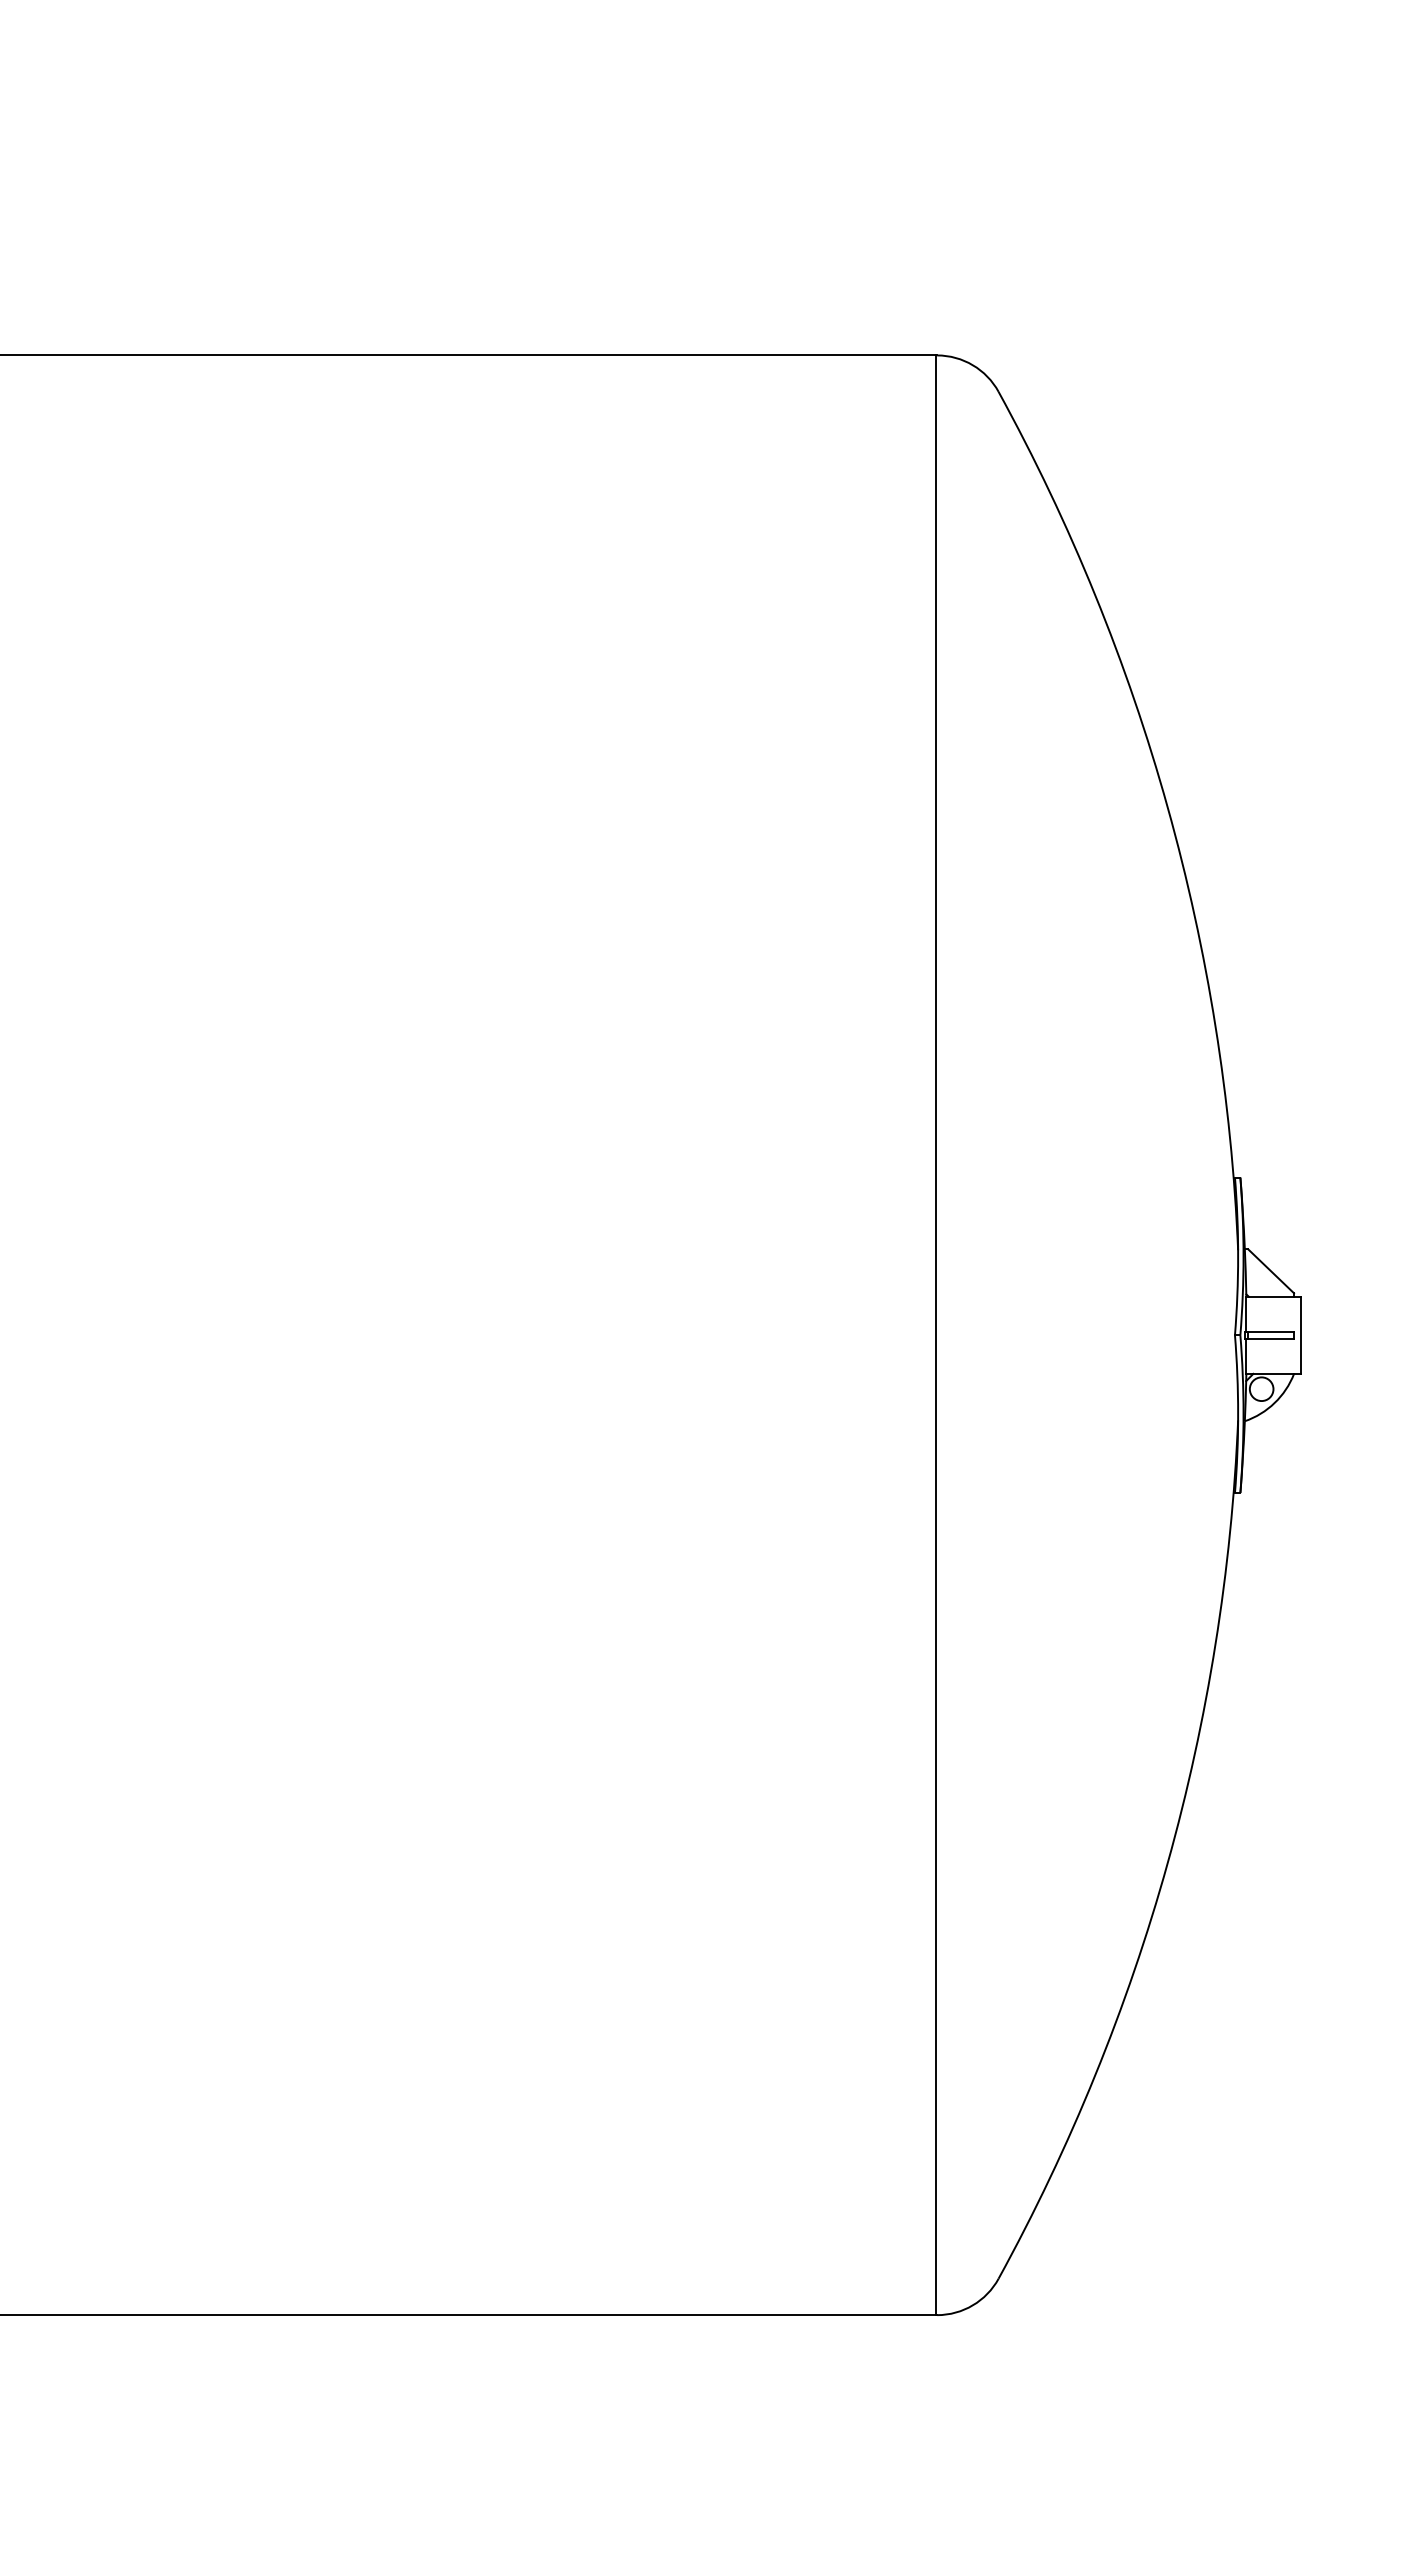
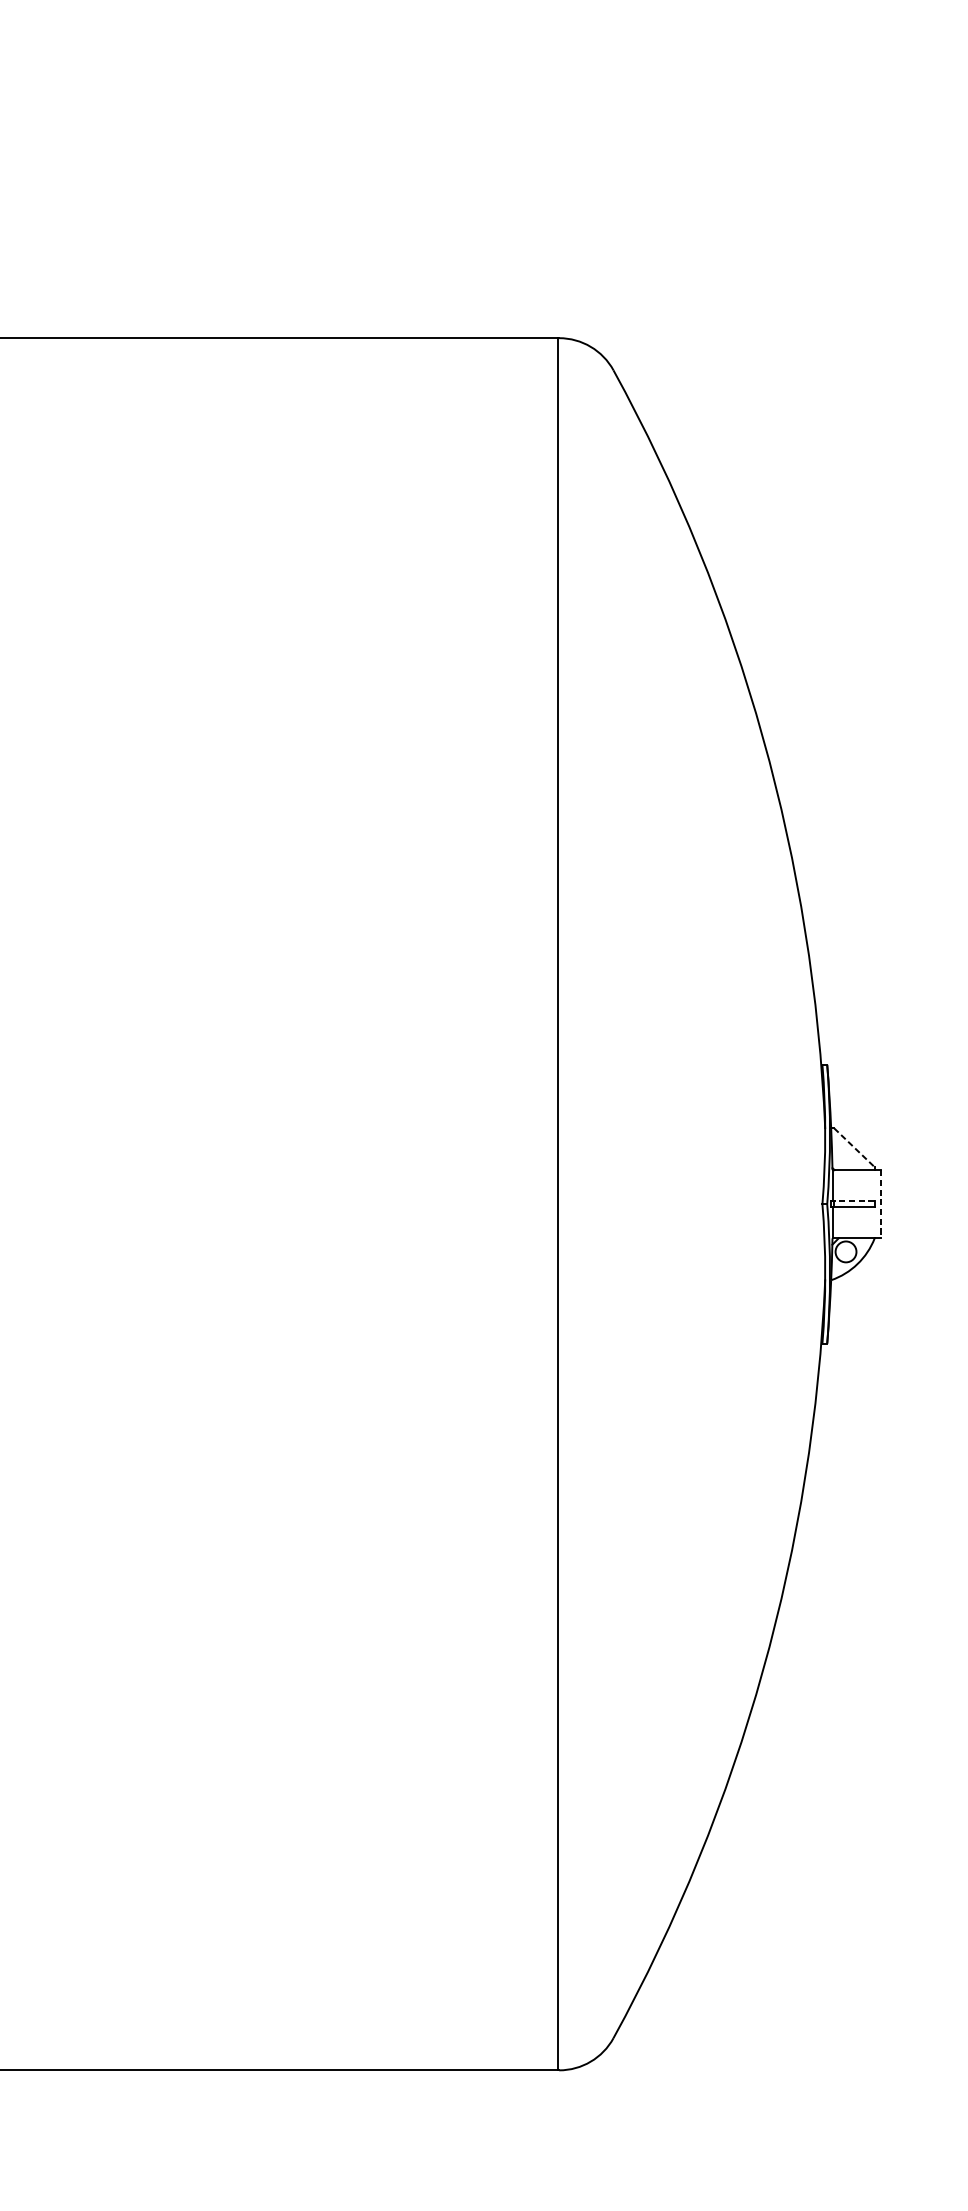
line: (1271, 1271) -> (854, 1147), solid -> dashed
line: (1271, 1331) -> (854, 1200), solid -> dashed
line: (1300, 1335) -> (880, 1204), solid -> dashed

